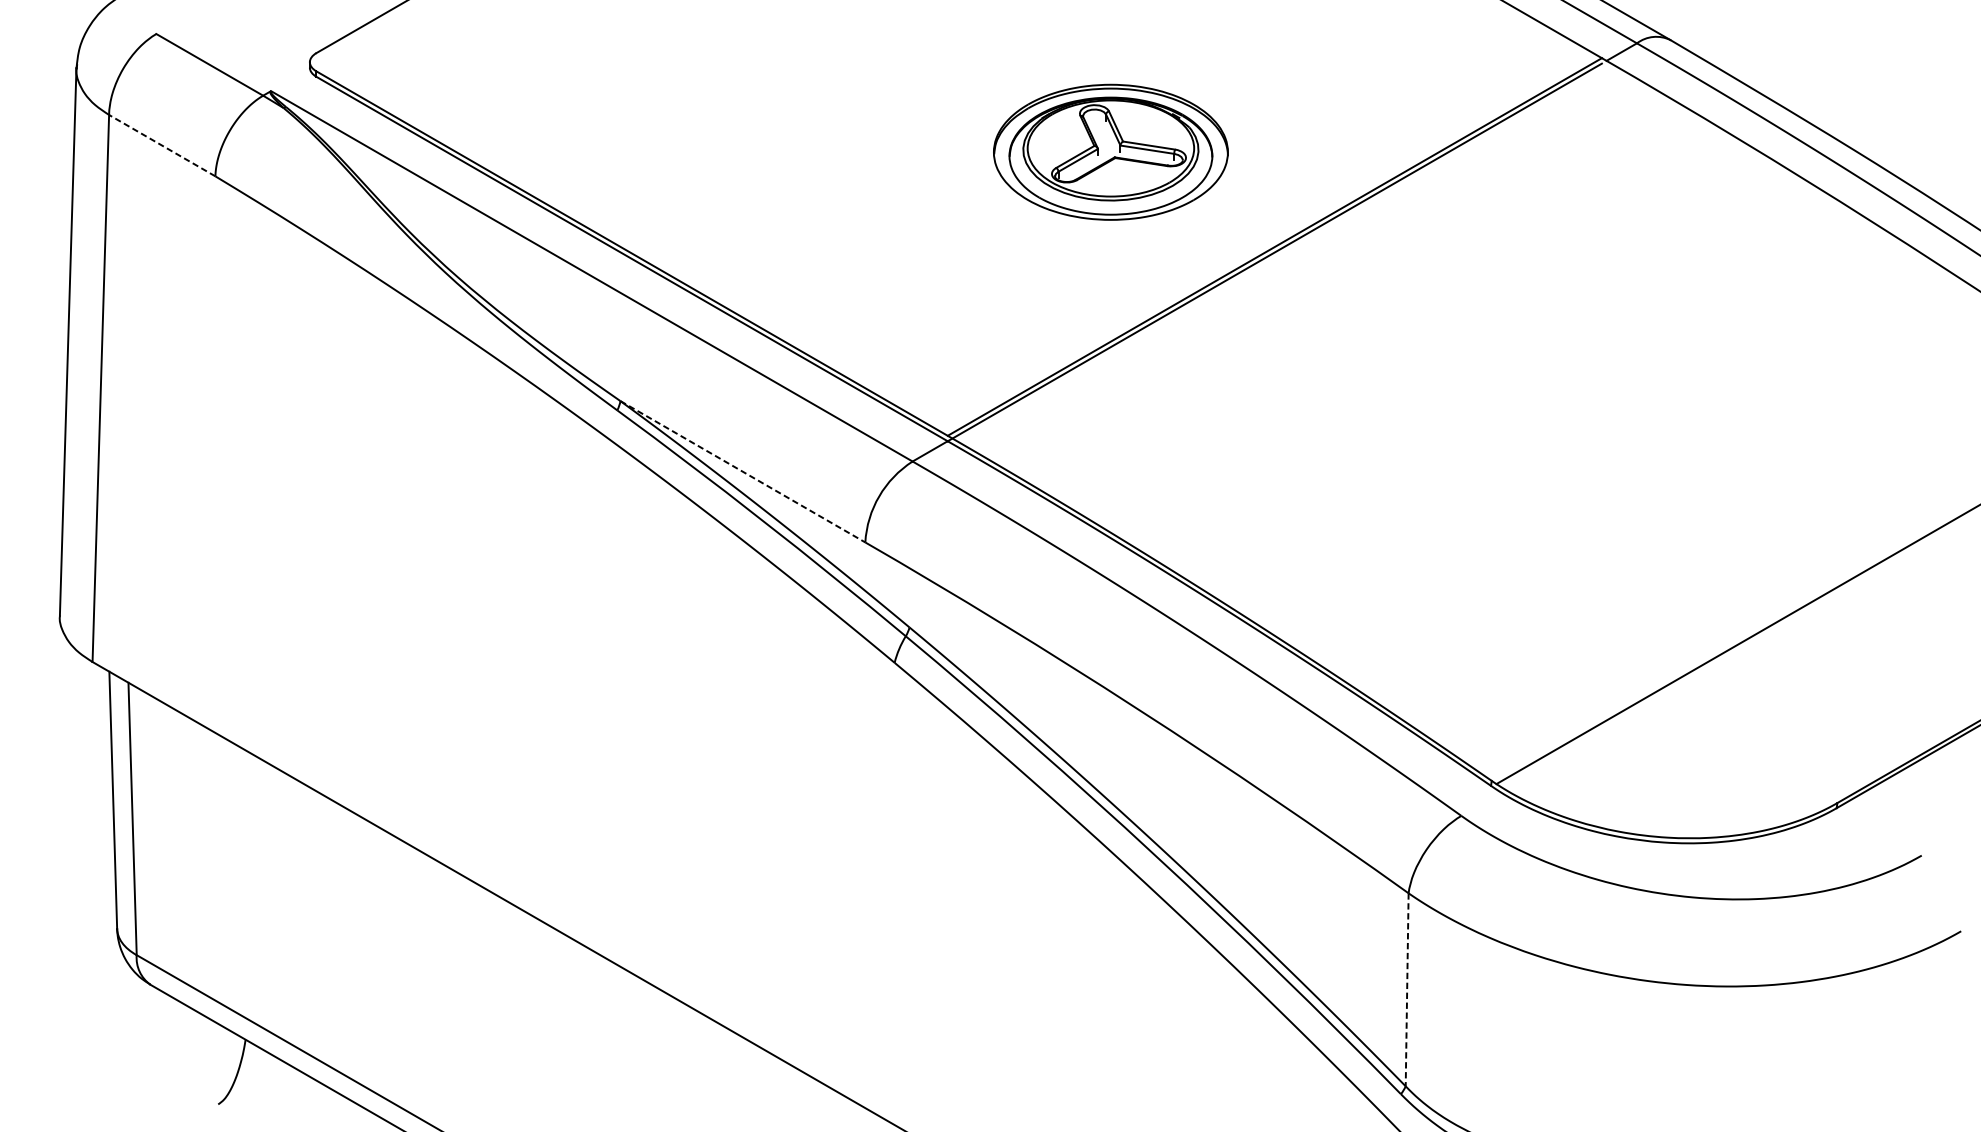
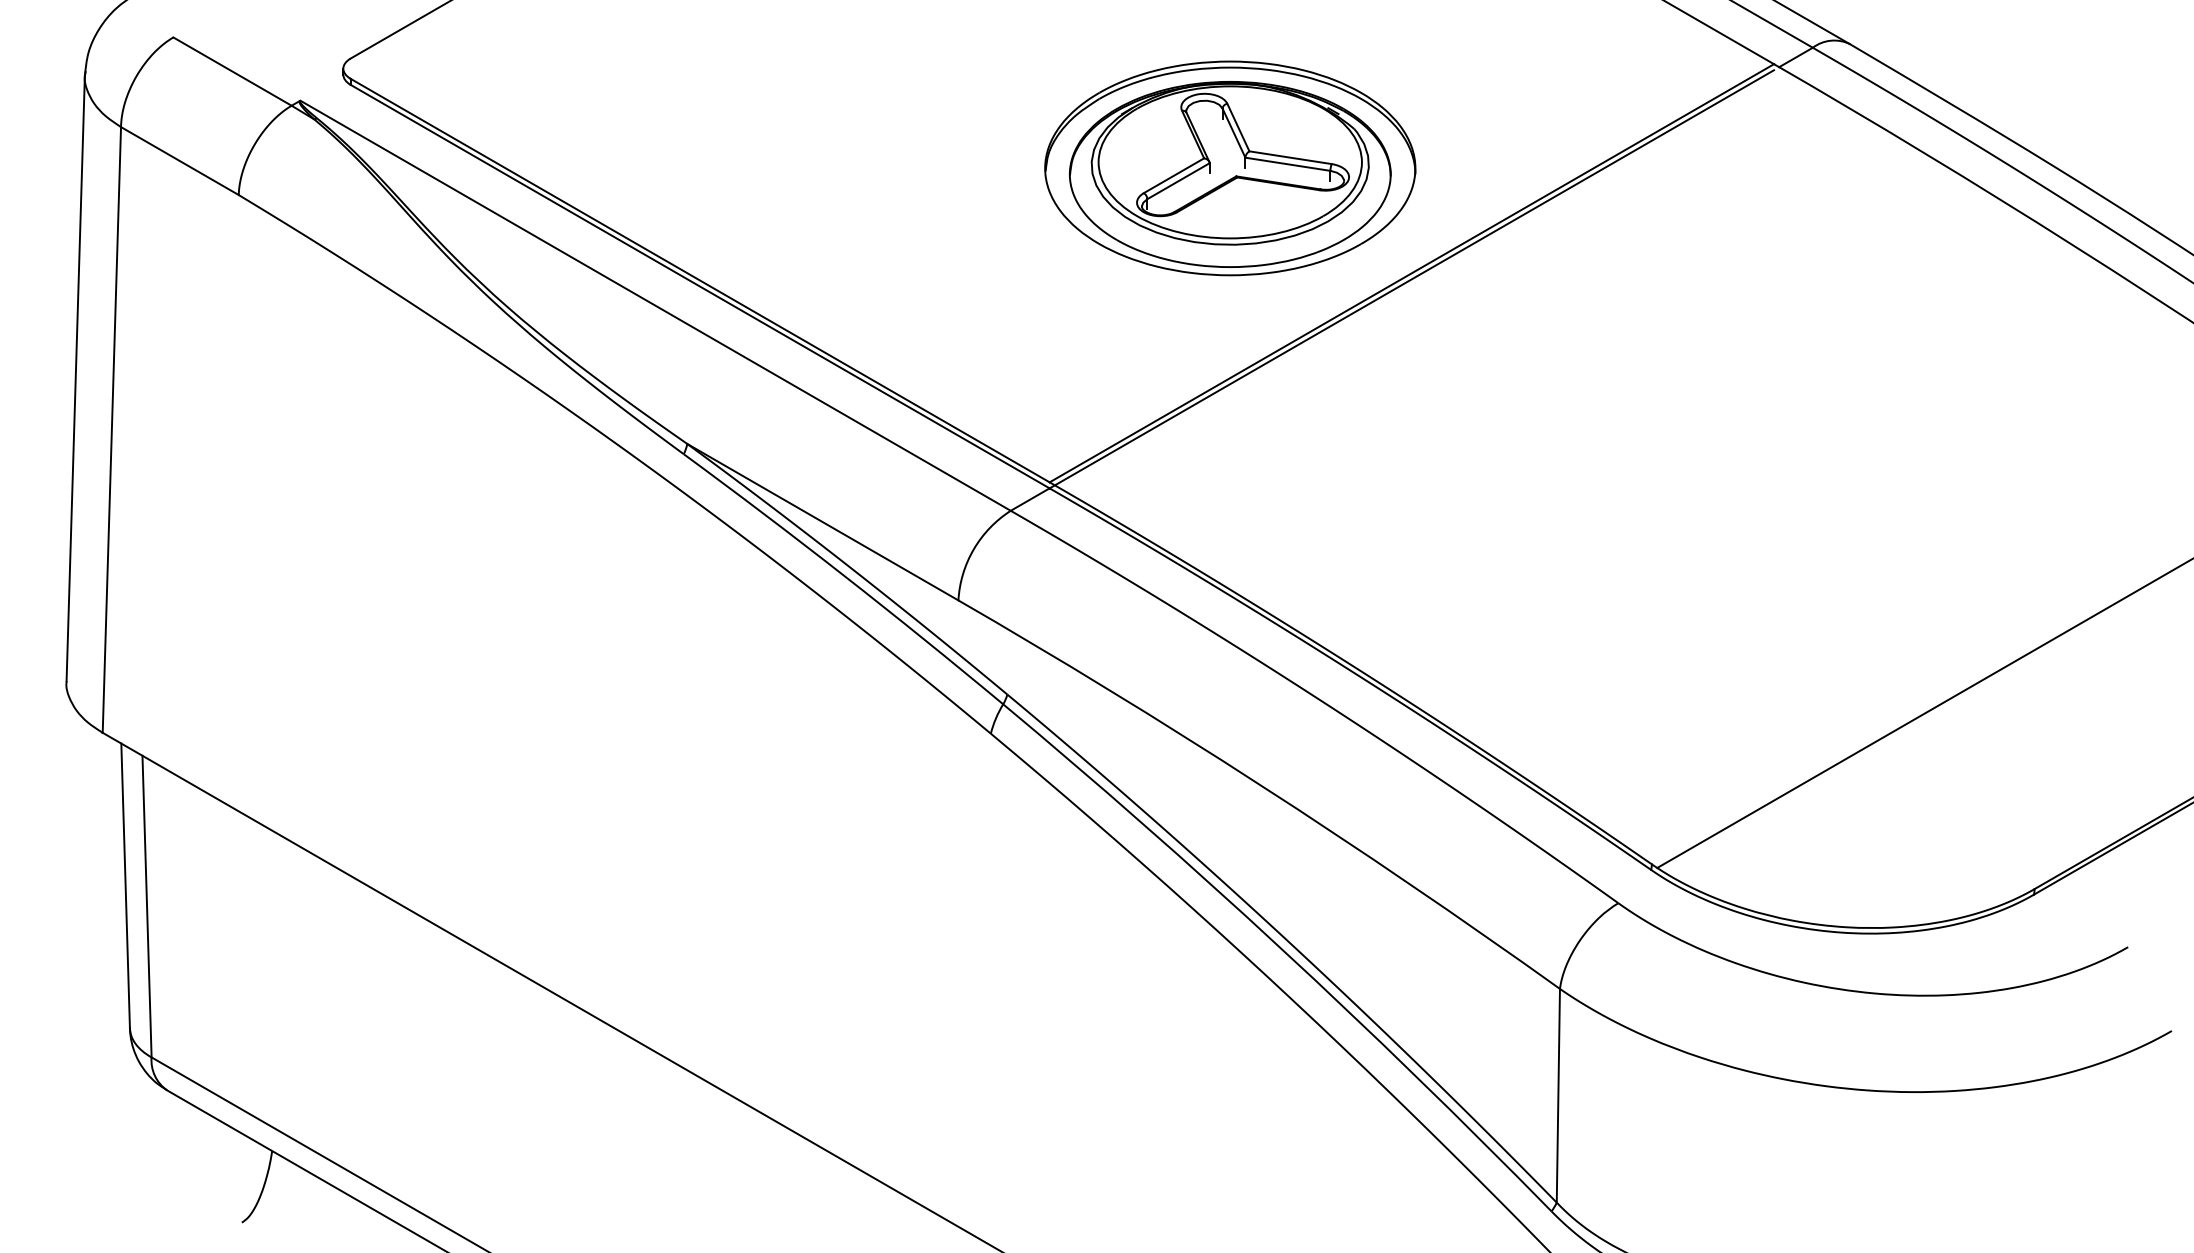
line: (161, 146) -> (179, 161), dashed -> solid
part: (1111, 152) -> (1230, 168), size x1.43
line: (742, 472) -> (822, 522), dashed -> solid
line: (1407, 989) -> (1558, 1095), dashed -> solid

